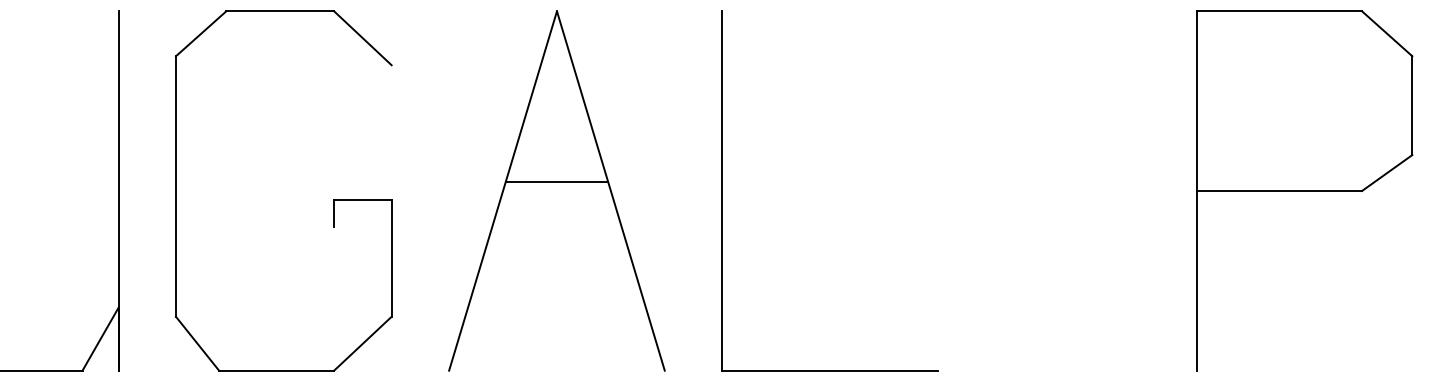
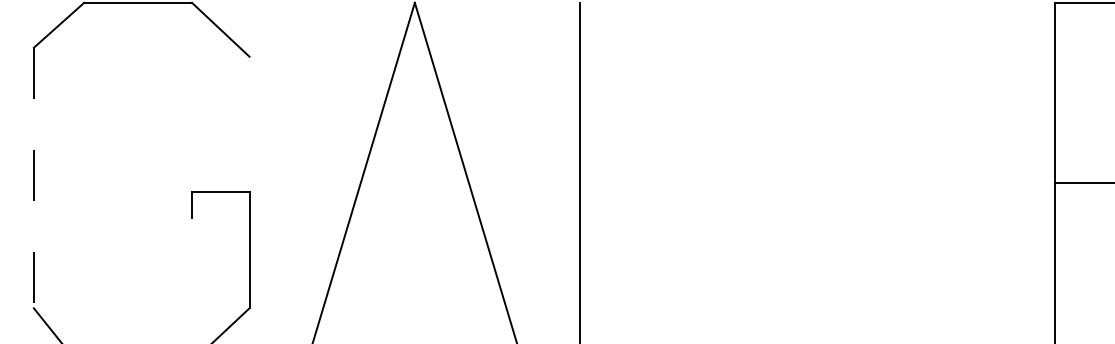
line: (556, 182) -> (414, 174), removed
line: (176, 187) -> (34, 179), solid -> dashed

